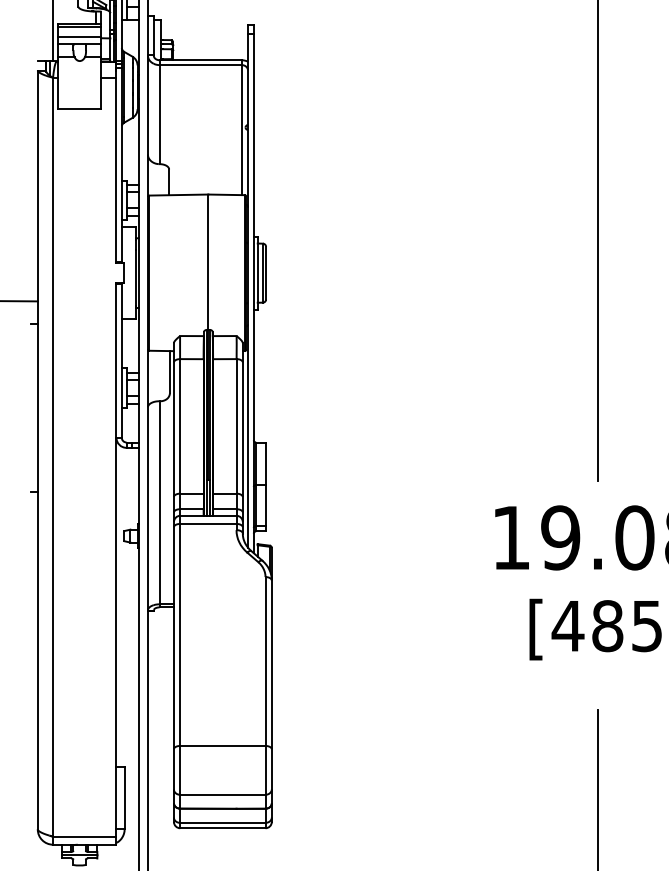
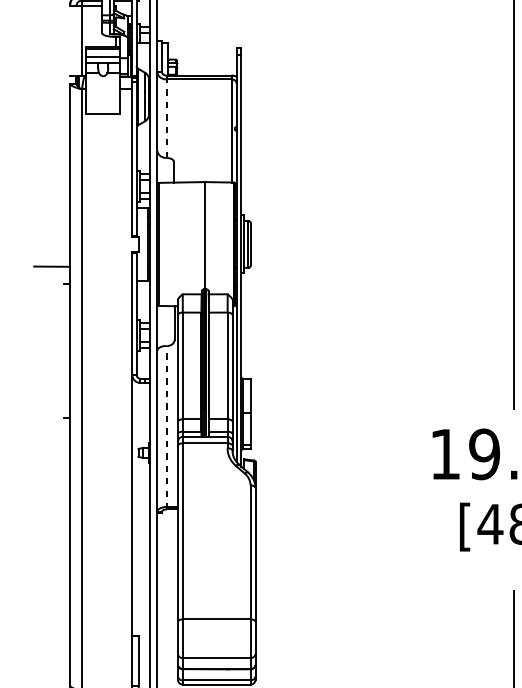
line: (159, 112) -> (166, 117), solid -> dashed
line: (159, 503) -> (166, 427), solid -> dashed

